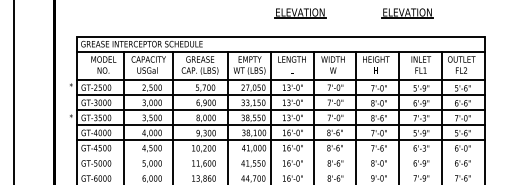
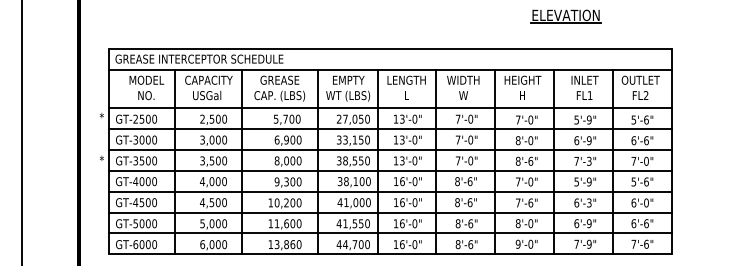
part: (299, 13) -> (417, 16), removed
line: (280, 155) -> (390, 212), added
line: (280, 170) -> (390, 233), added

